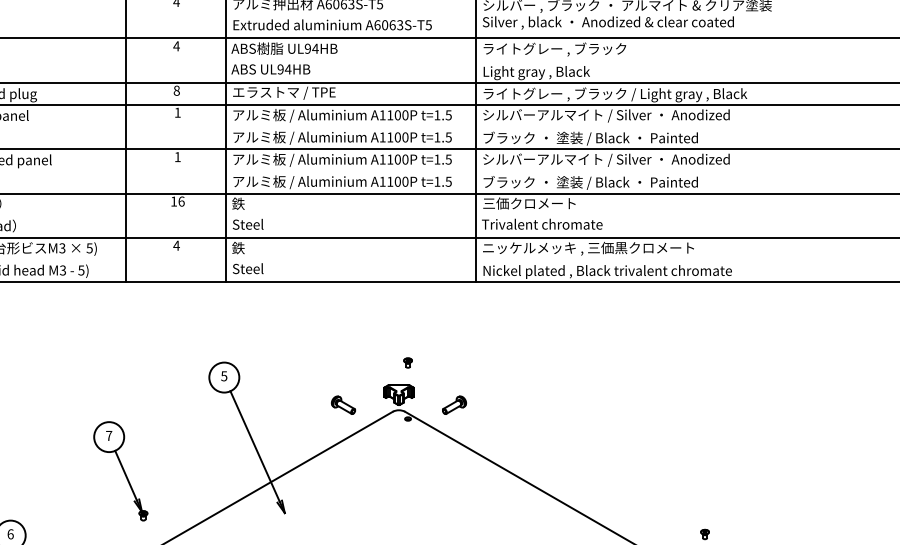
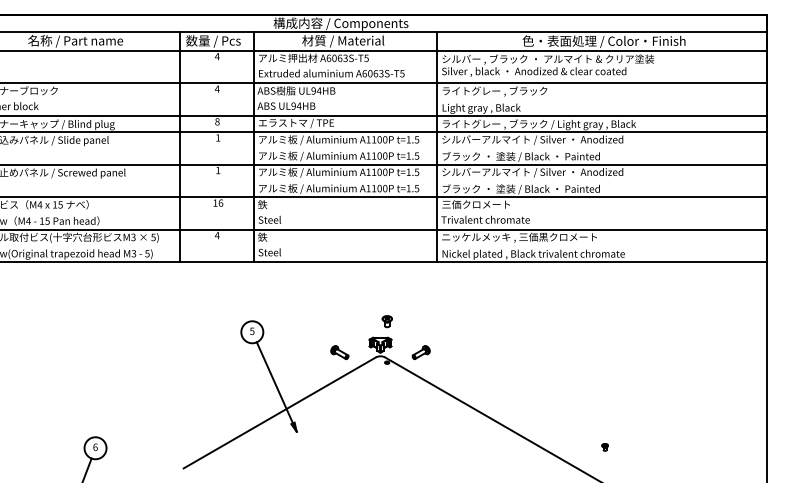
part: (407, 362) -> (386, 321), size x1.6
part: (121, 471) -> (176, 401), removed

